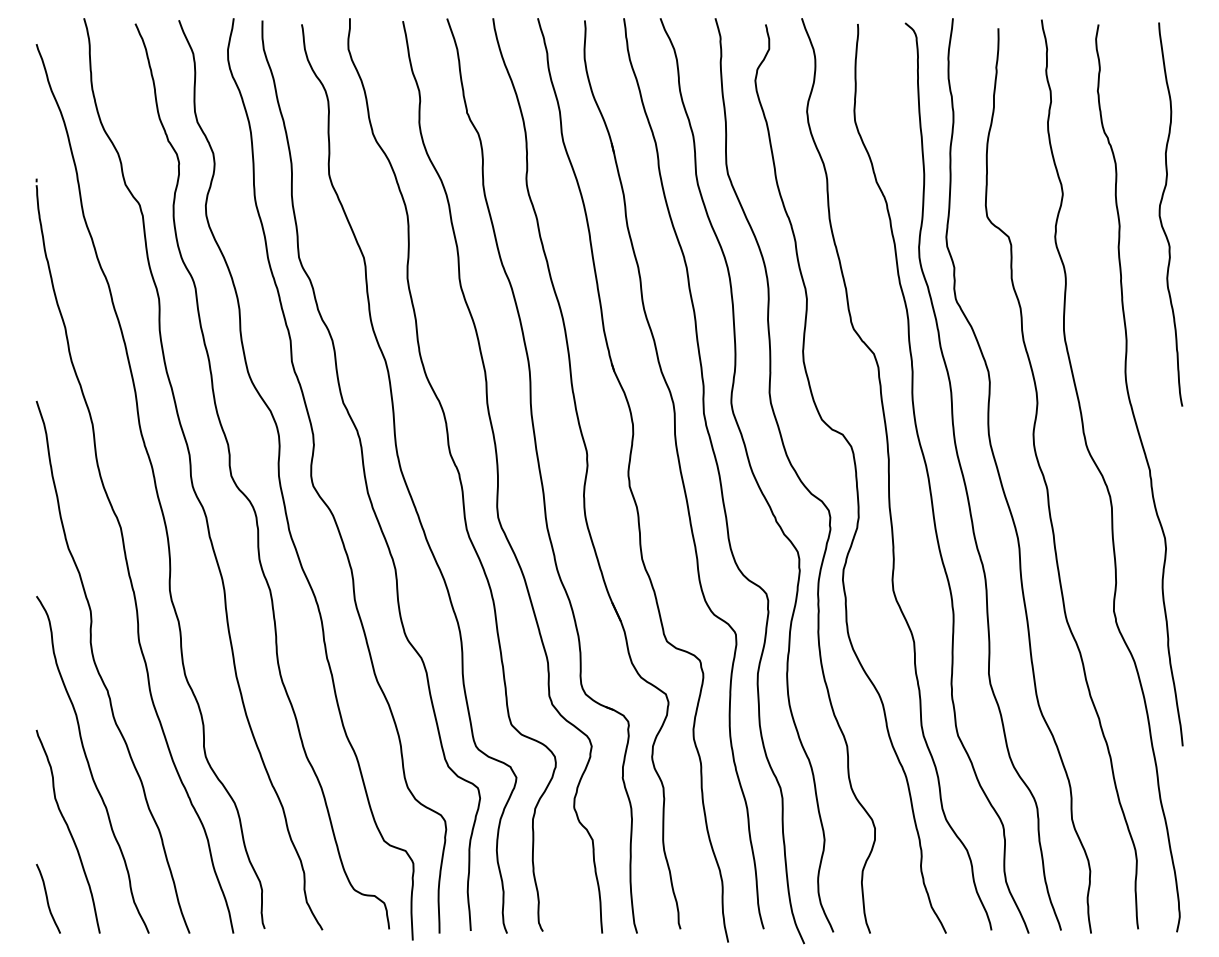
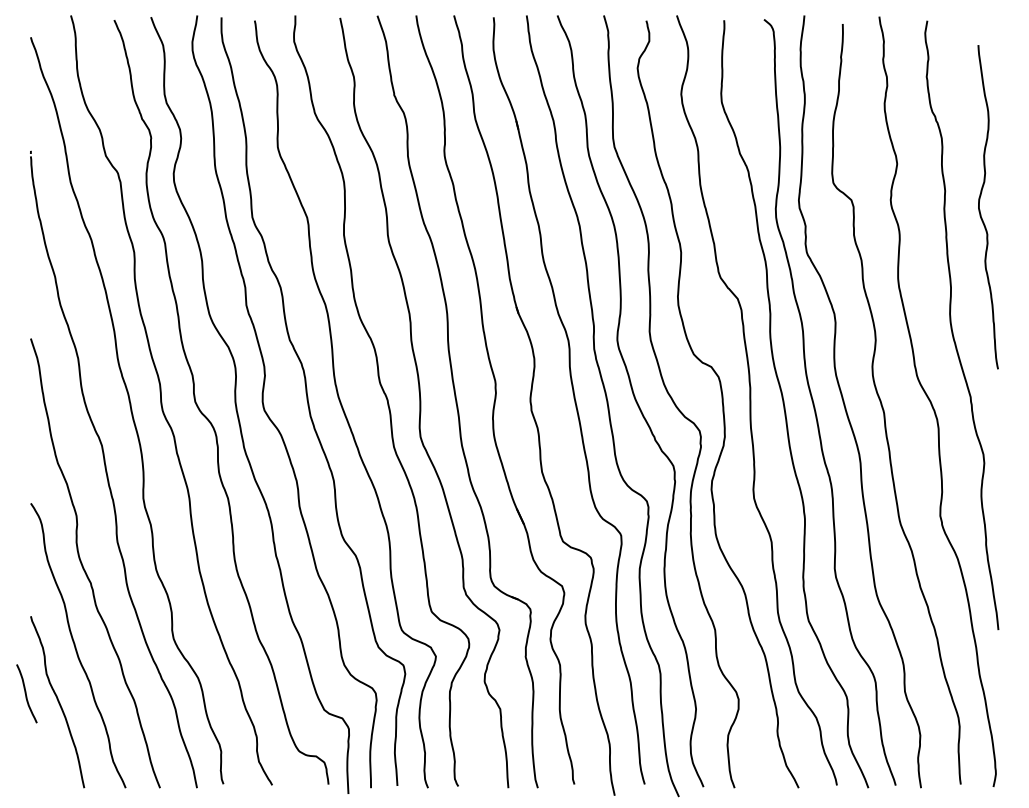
curve: (1161, 217) -> (980, 209), moved
curve: (47, 898) -> (26, 693), moved

